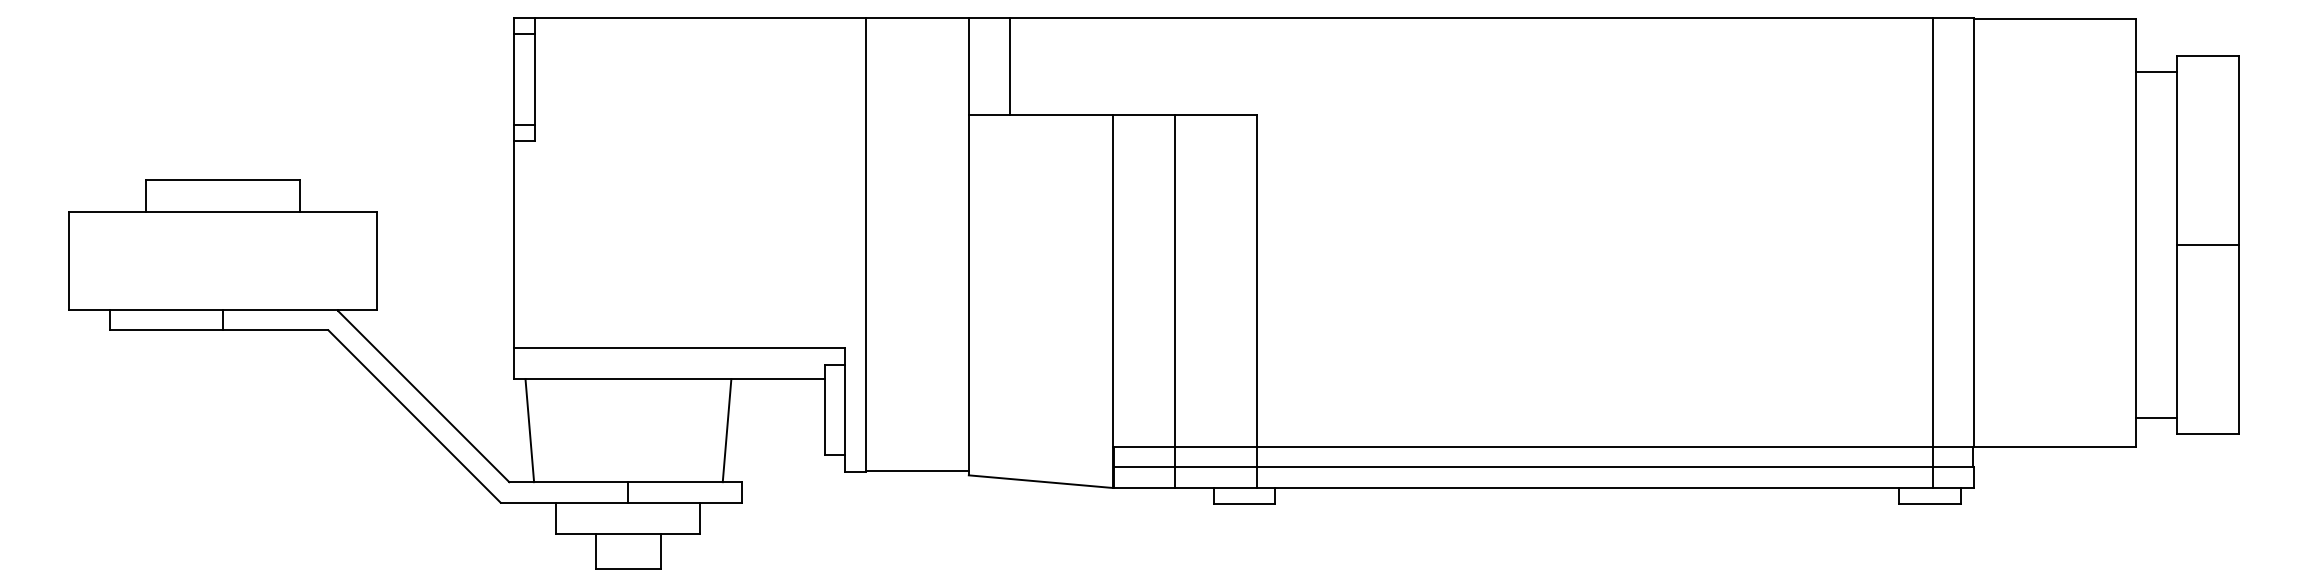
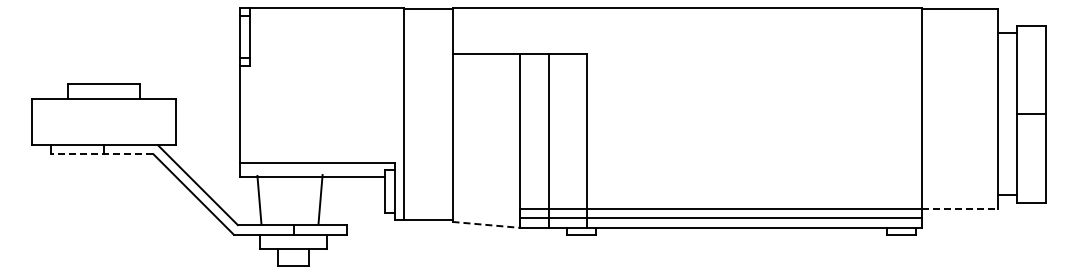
line: (1009, 65) -> (471, 30), removed
line: (1932, 251) -> (902, 117), removed
line: (217, 330) -> (101, 154), solid -> dashed
line: (529, 431) -> (259, 200), moved
line: (726, 431) -> (320, 199), moved
line: (2054, 446) -> (959, 208), solid -> dashed
line: (1041, 480) -> (486, 224), solid -> dashed

